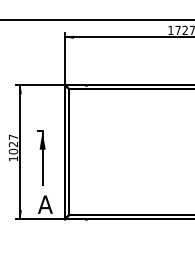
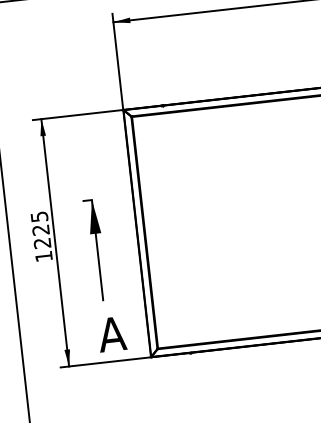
text: (13, 144) -> (40, 230), 1027 -> 1225

